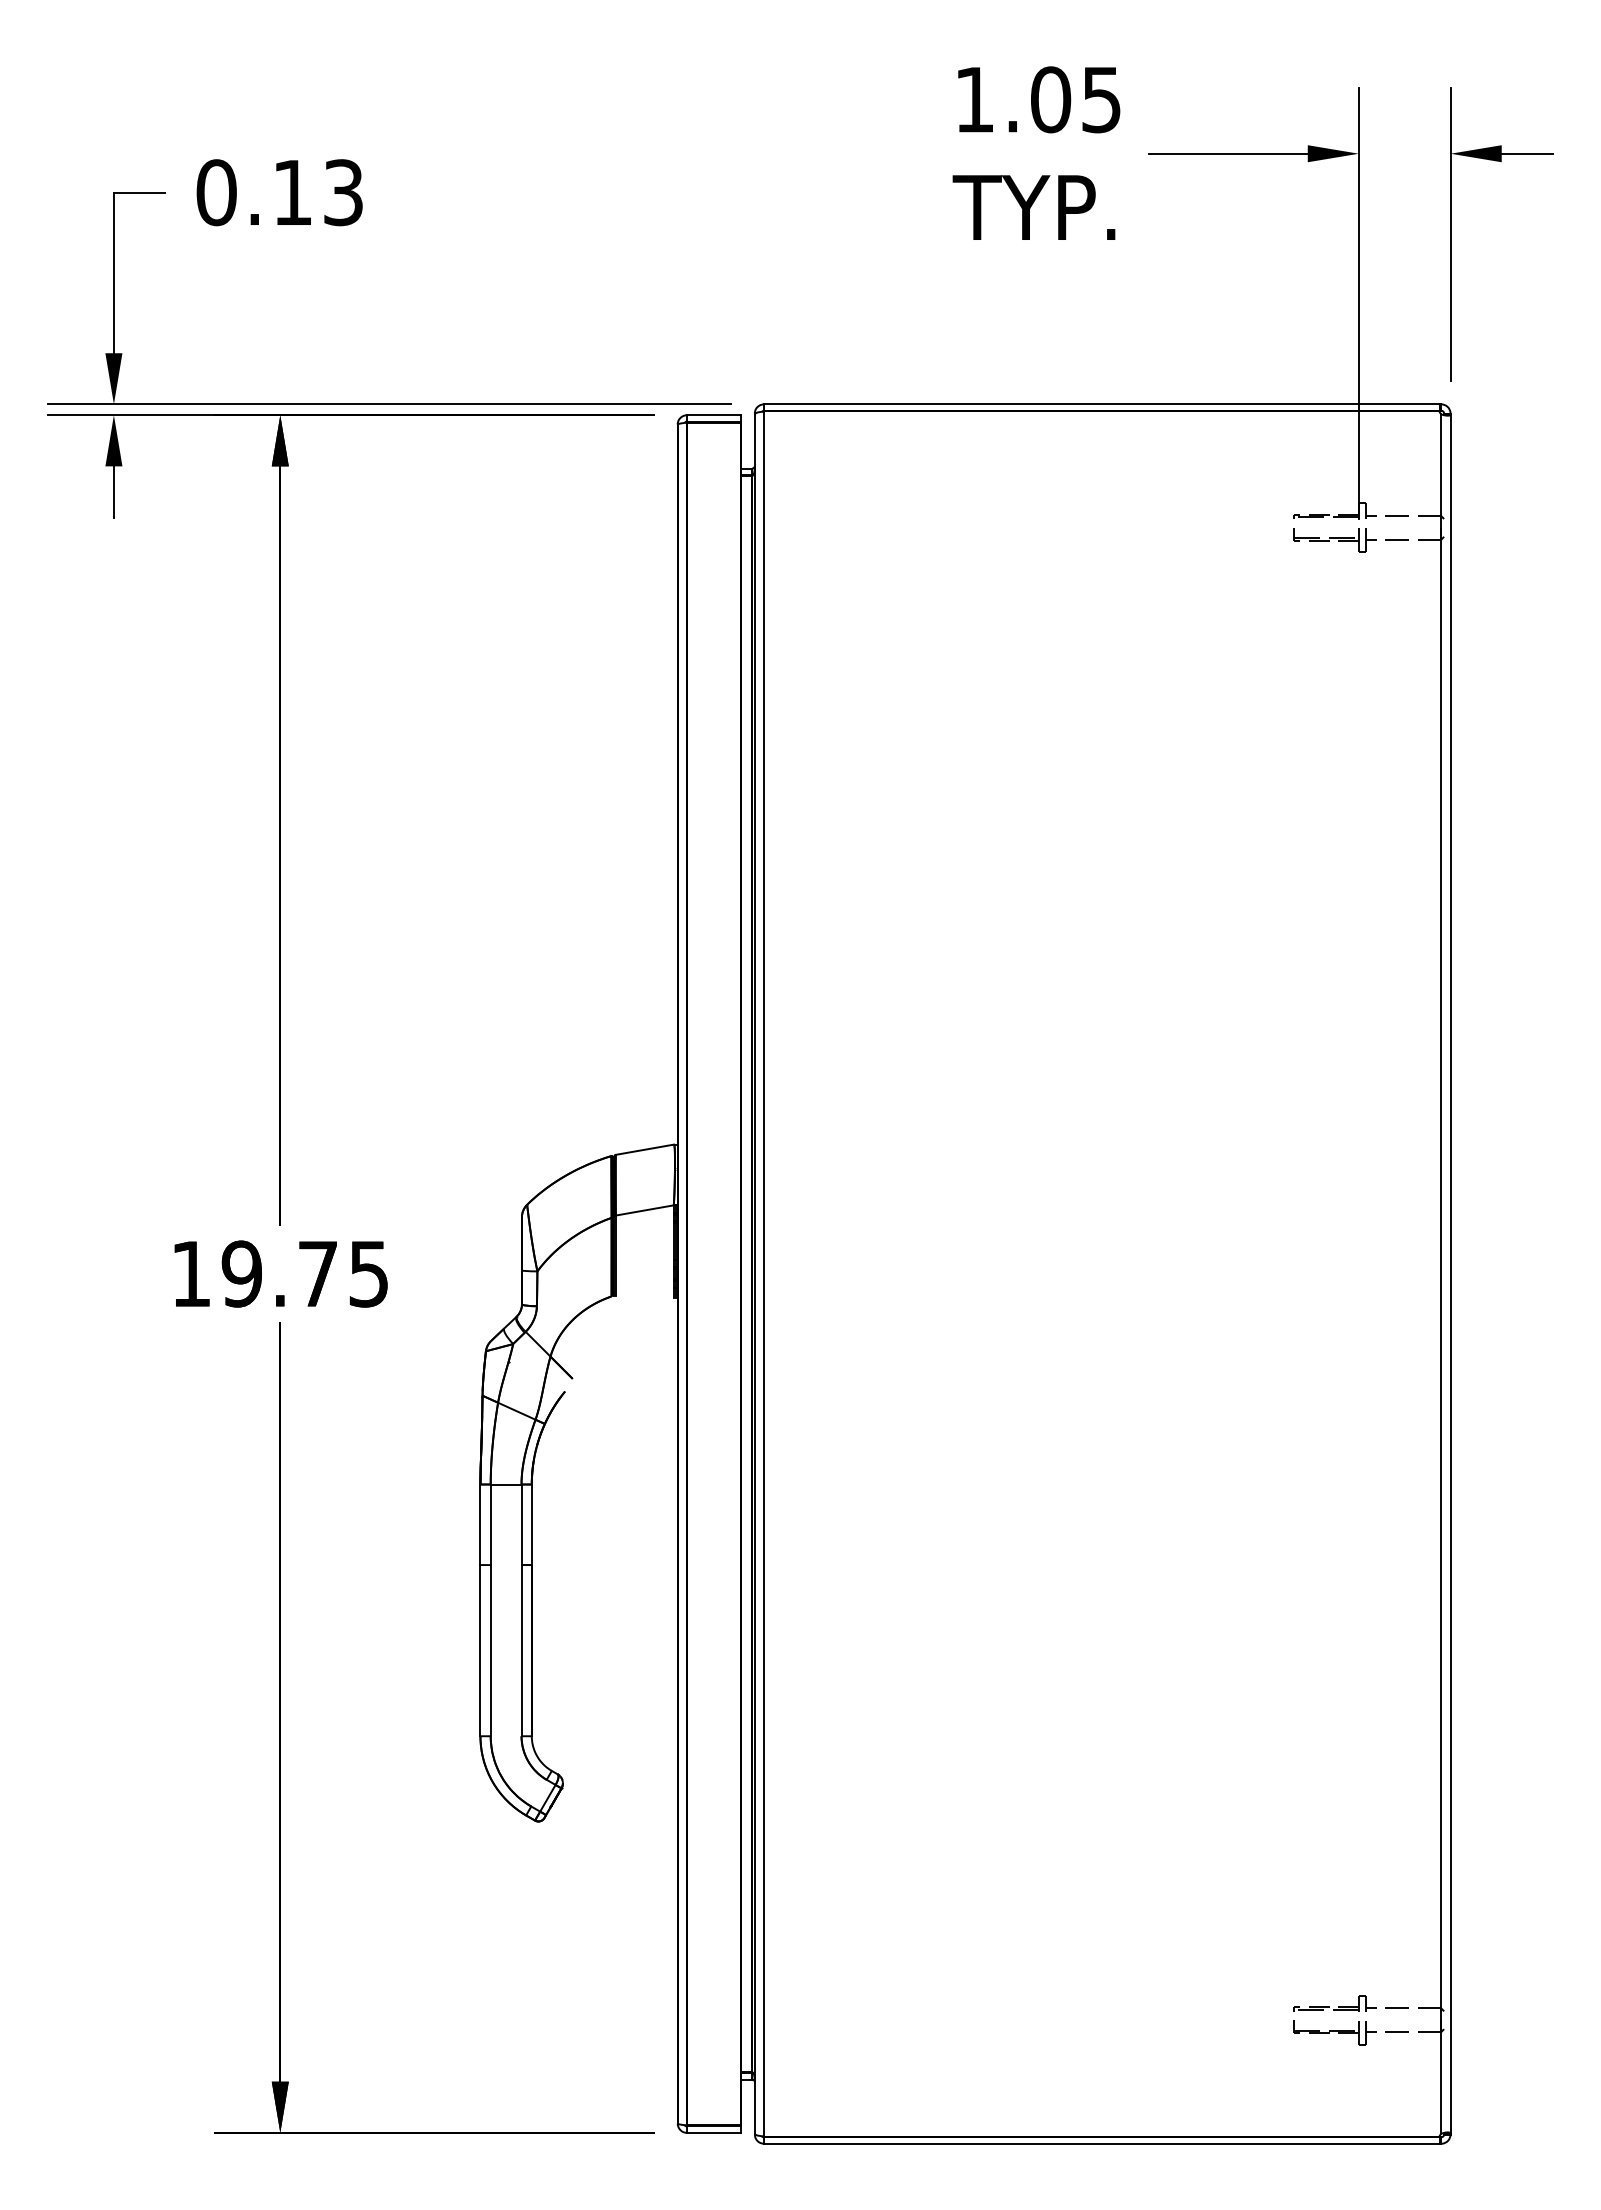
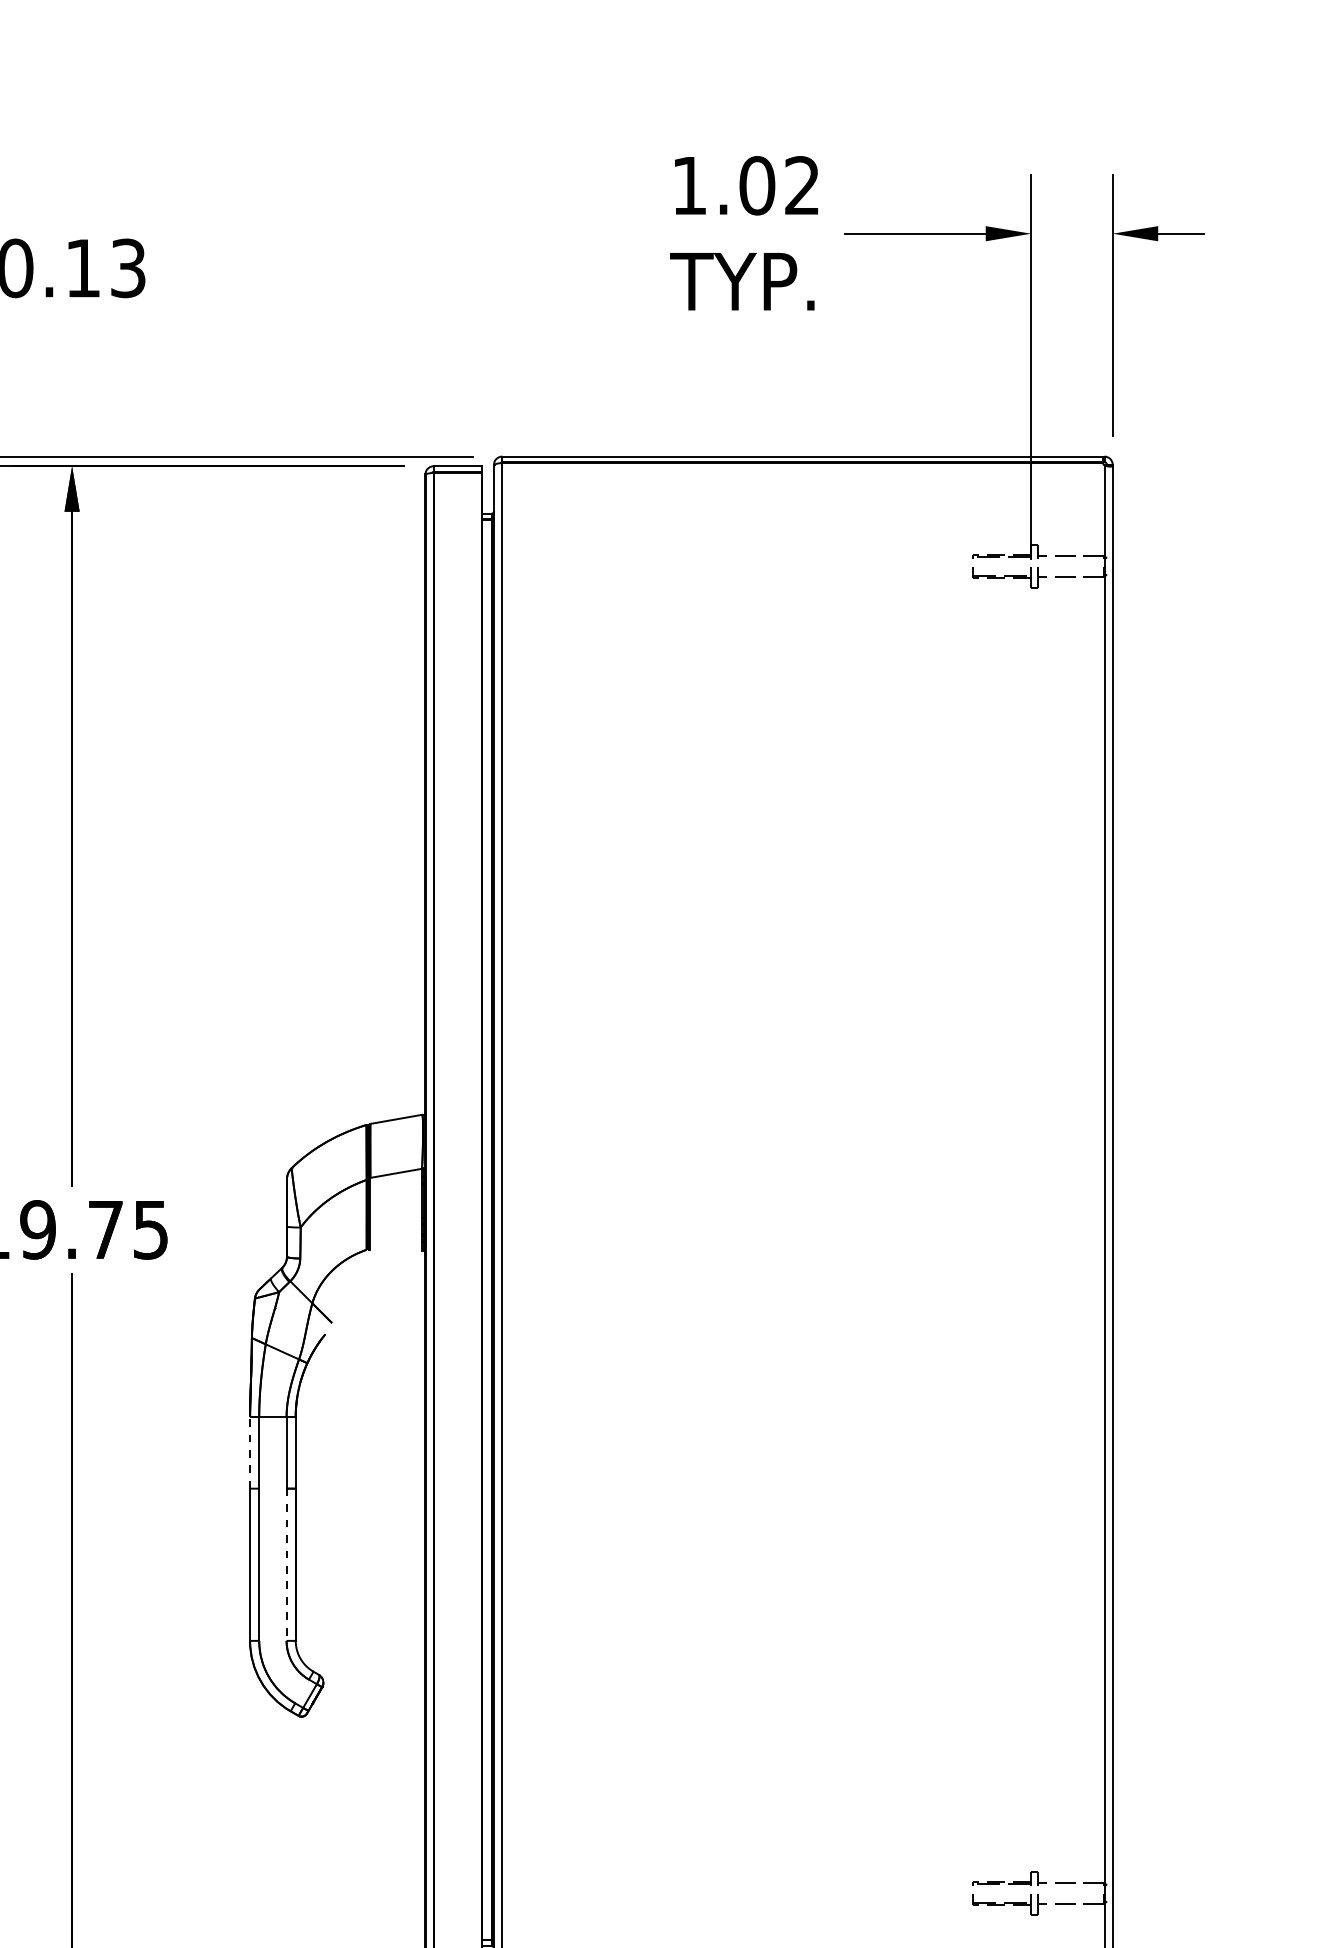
text: (1101, 99) -> (802, 185), 1.05 -> 1.02
line: (480, 1524) -> (250, 1452), solid -> dashed
line: (521, 1650) -> (286, 1564), solid -> dashed

